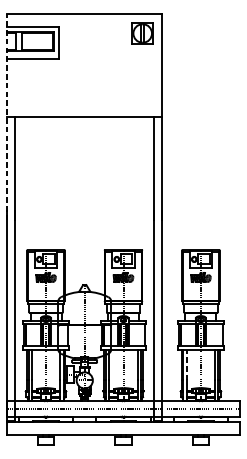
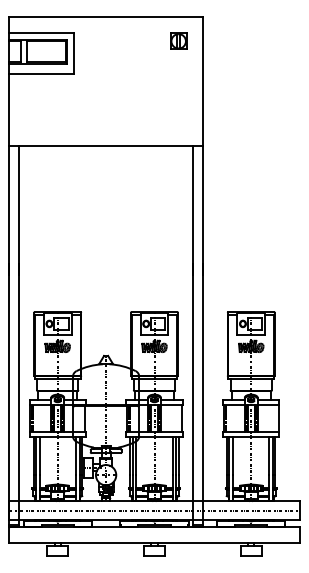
part: (142, 32) -> (178, 40), size x0.62
line: (7, 116) -> (9, 145), dashed -> solid
line: (186, 364) -> (233, 455), dashed -> solid

